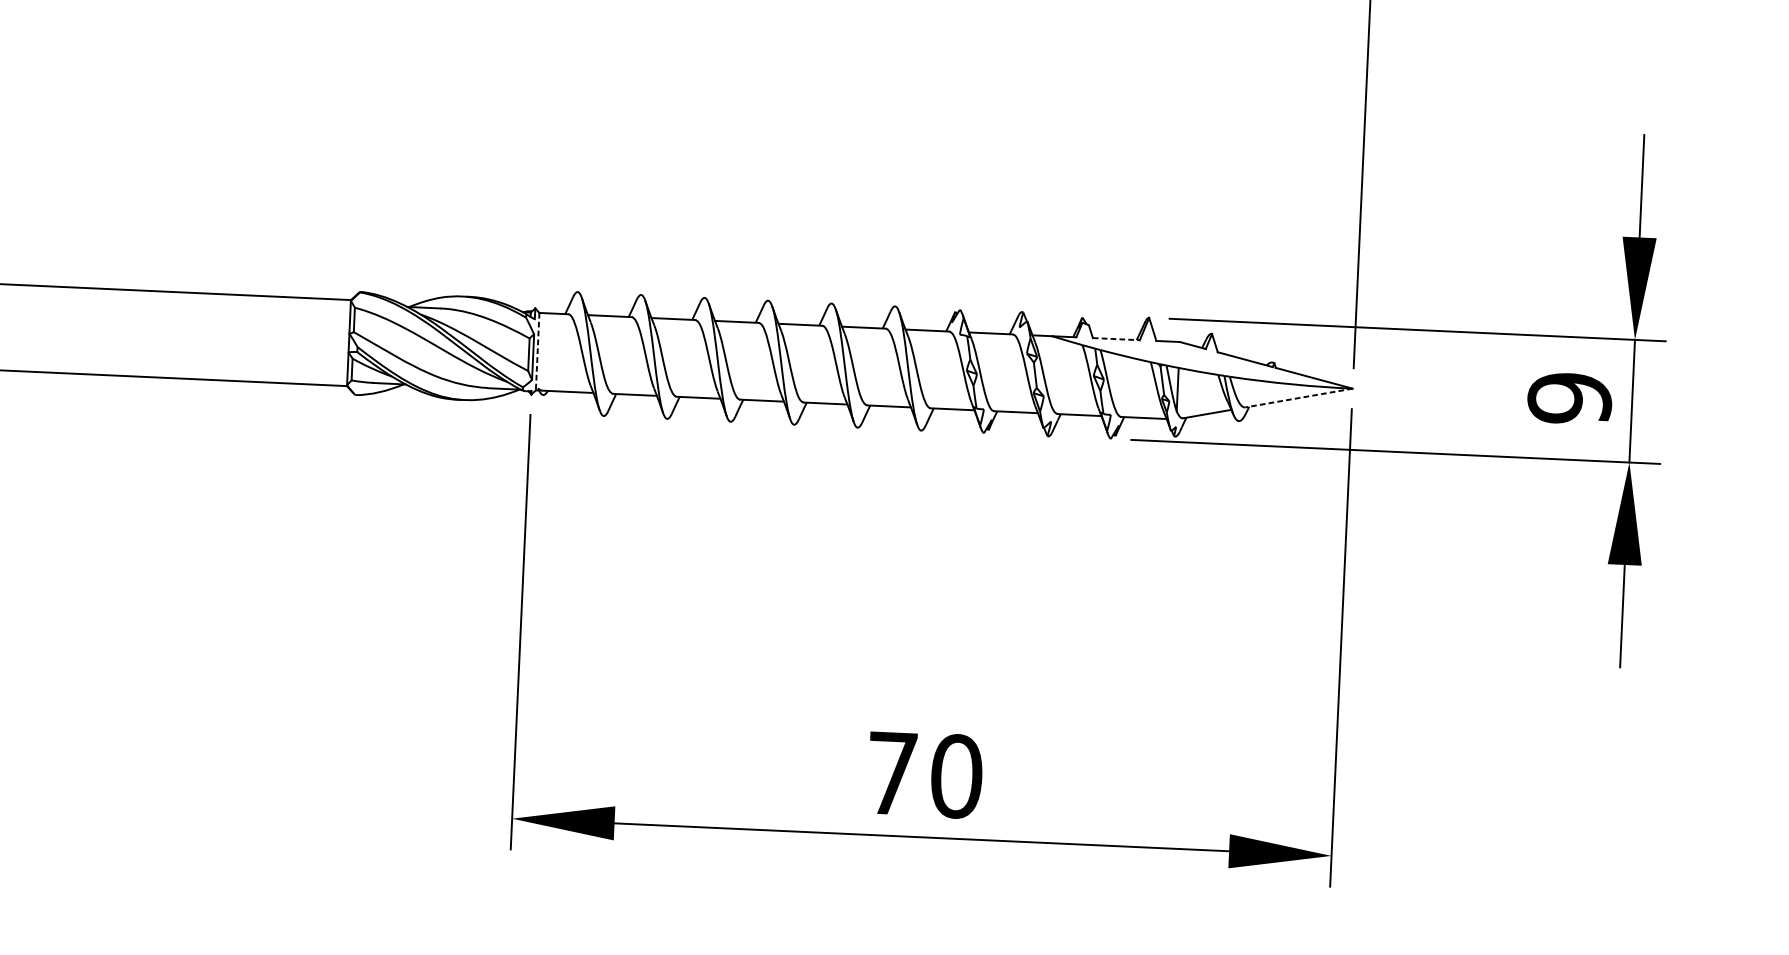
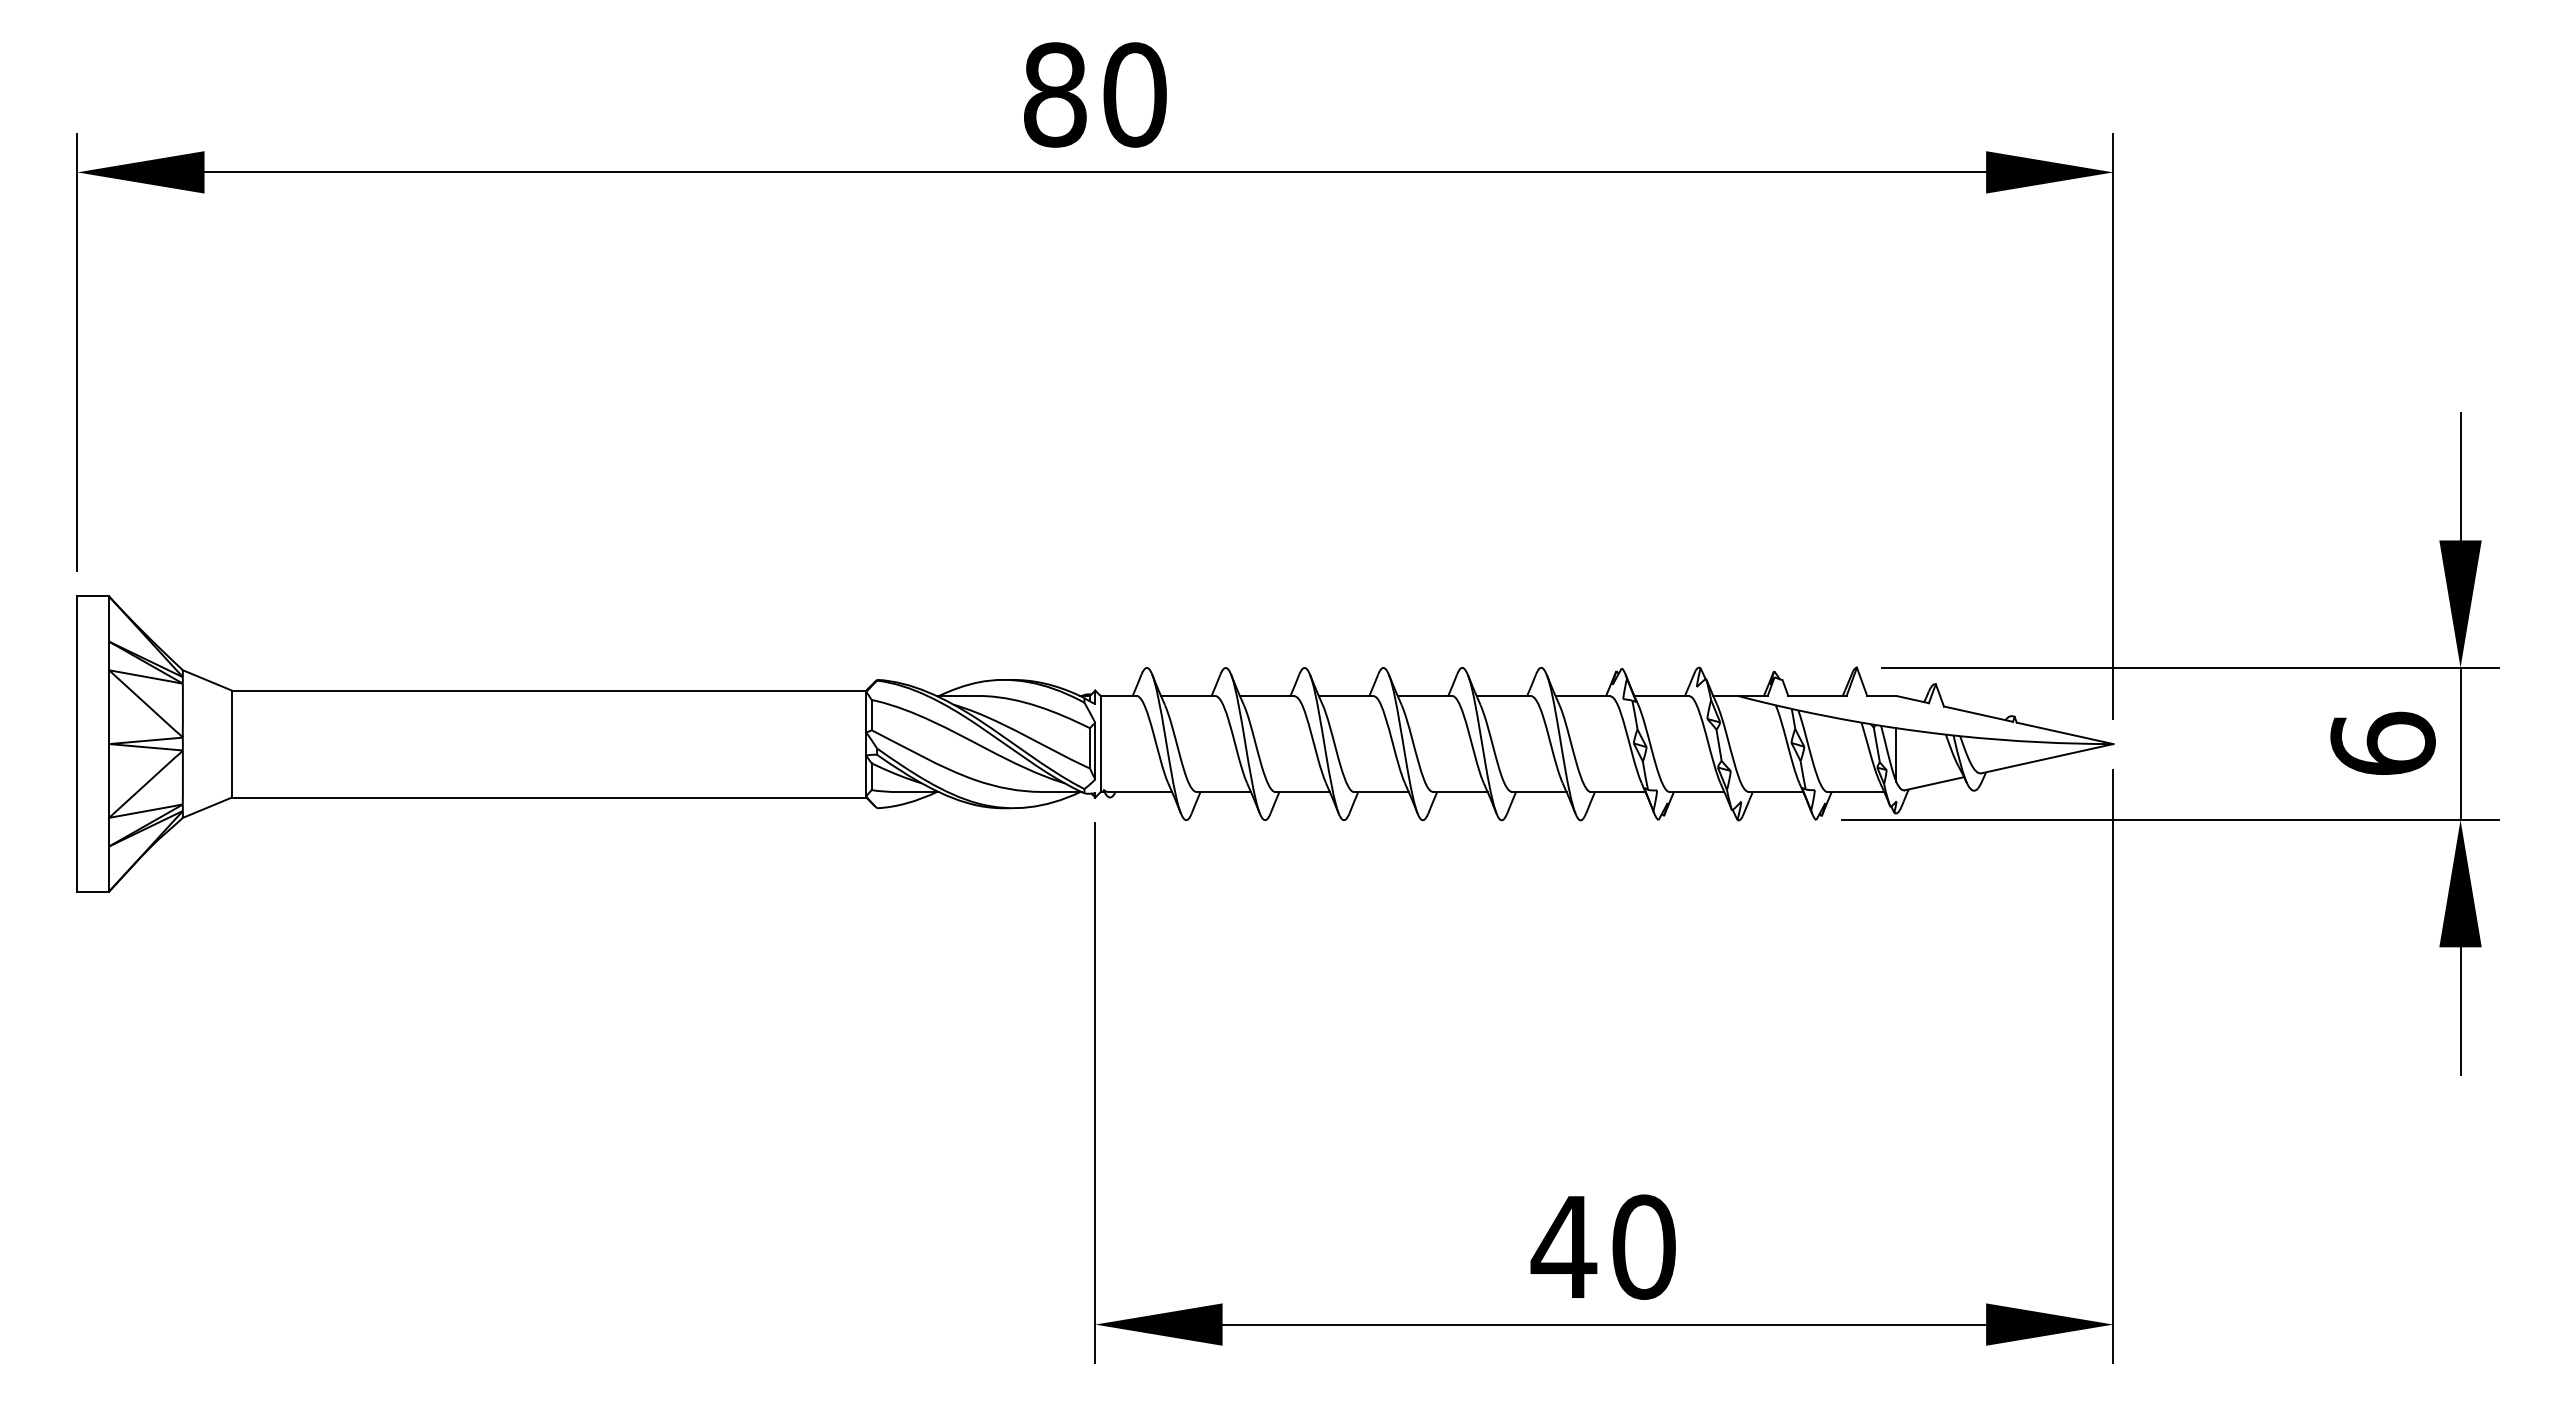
line: (1116, 338) -> (1817, 695), dashed -> solid
line: (537, 352) -> (1100, 744), dashed -> solid
line: (1298, 397) -> (2046, 758), dashed -> solid
text: (1569, 398) -> (2382, 743), 9 -> 6
text: (891, 772) -> (1563, 1246), 70 -> 40

